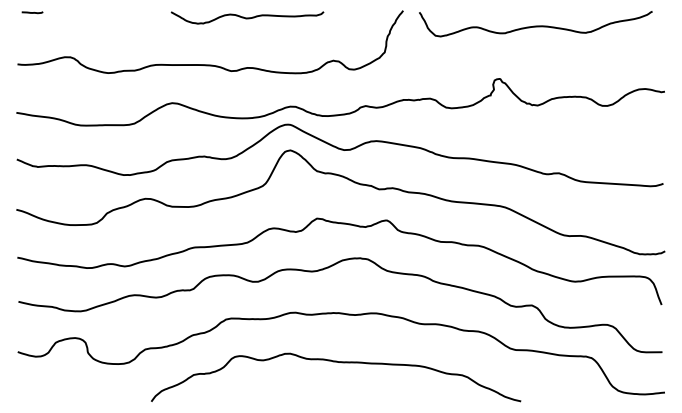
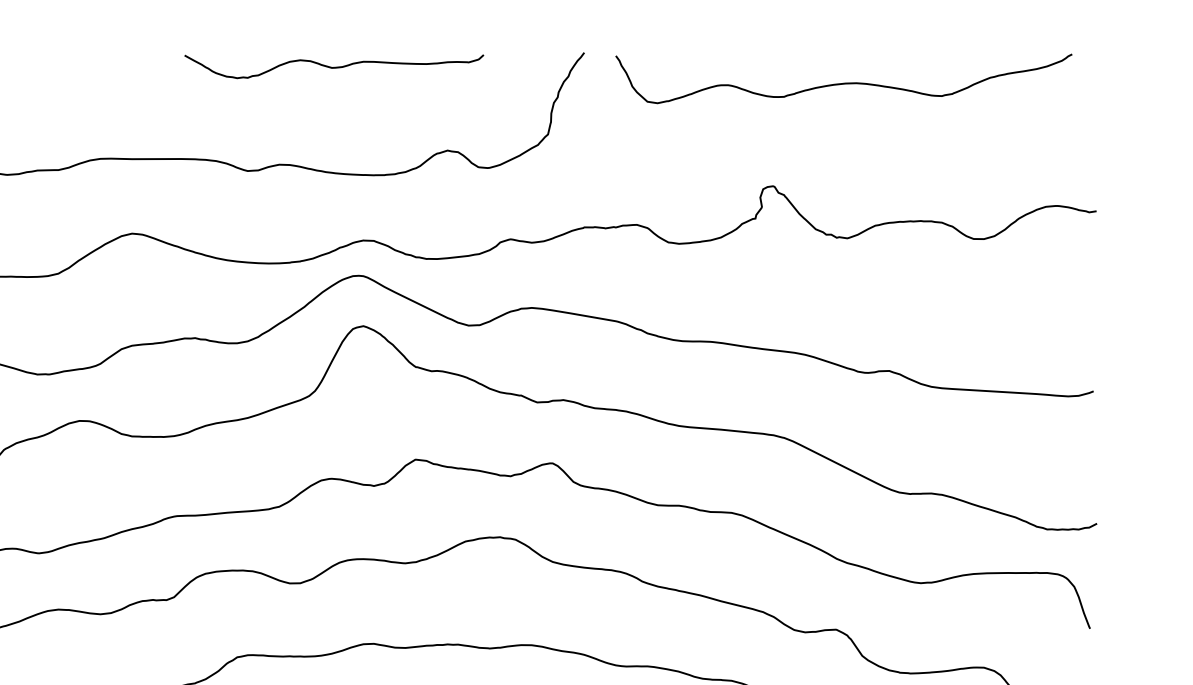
curve: (247, 17) -> (334, 66), moved

